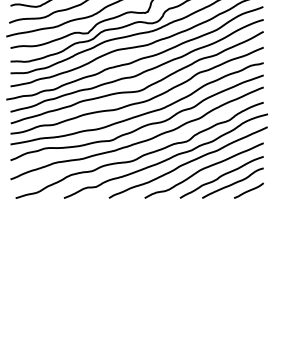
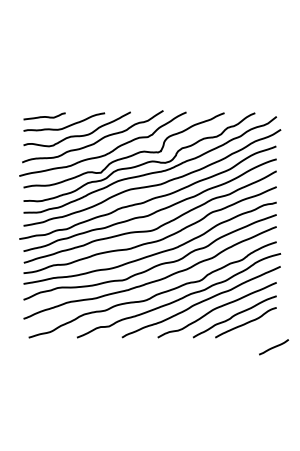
line: (248, 191) -> (273, 347), moved

